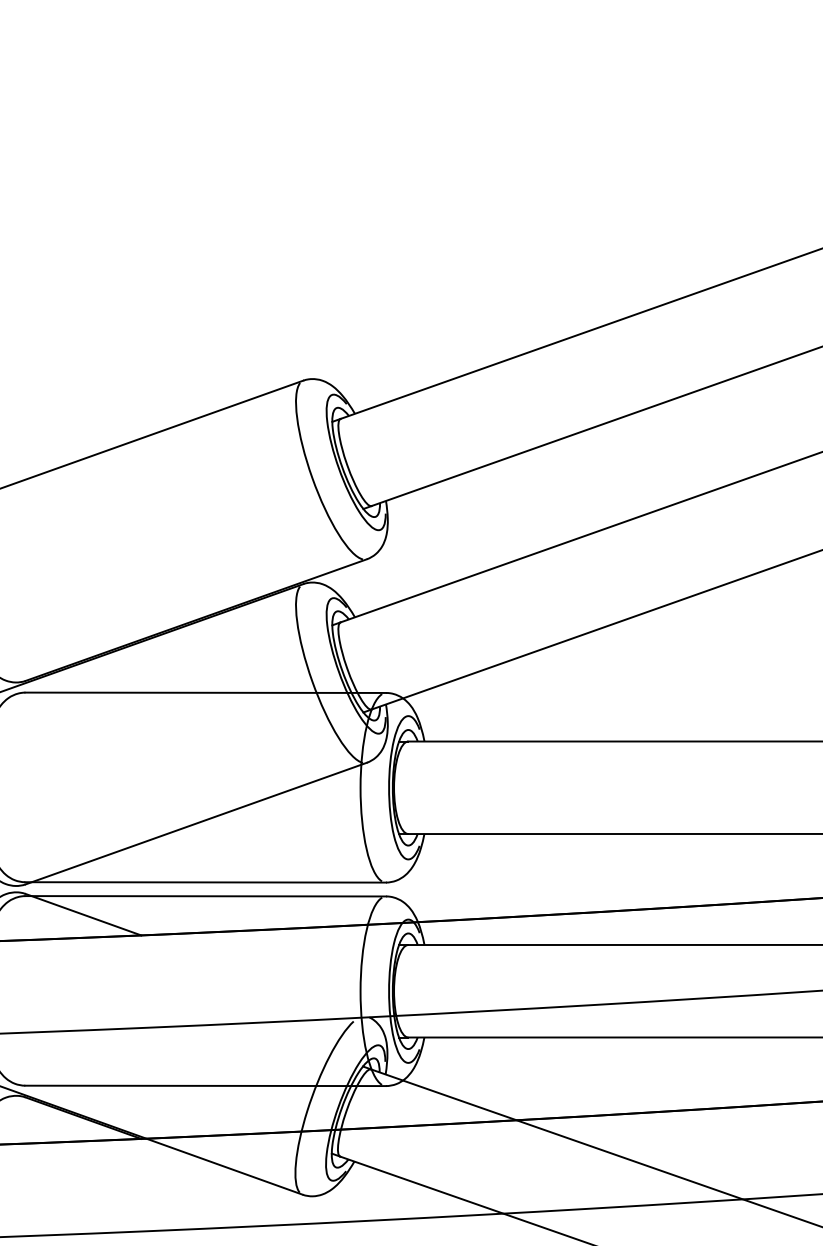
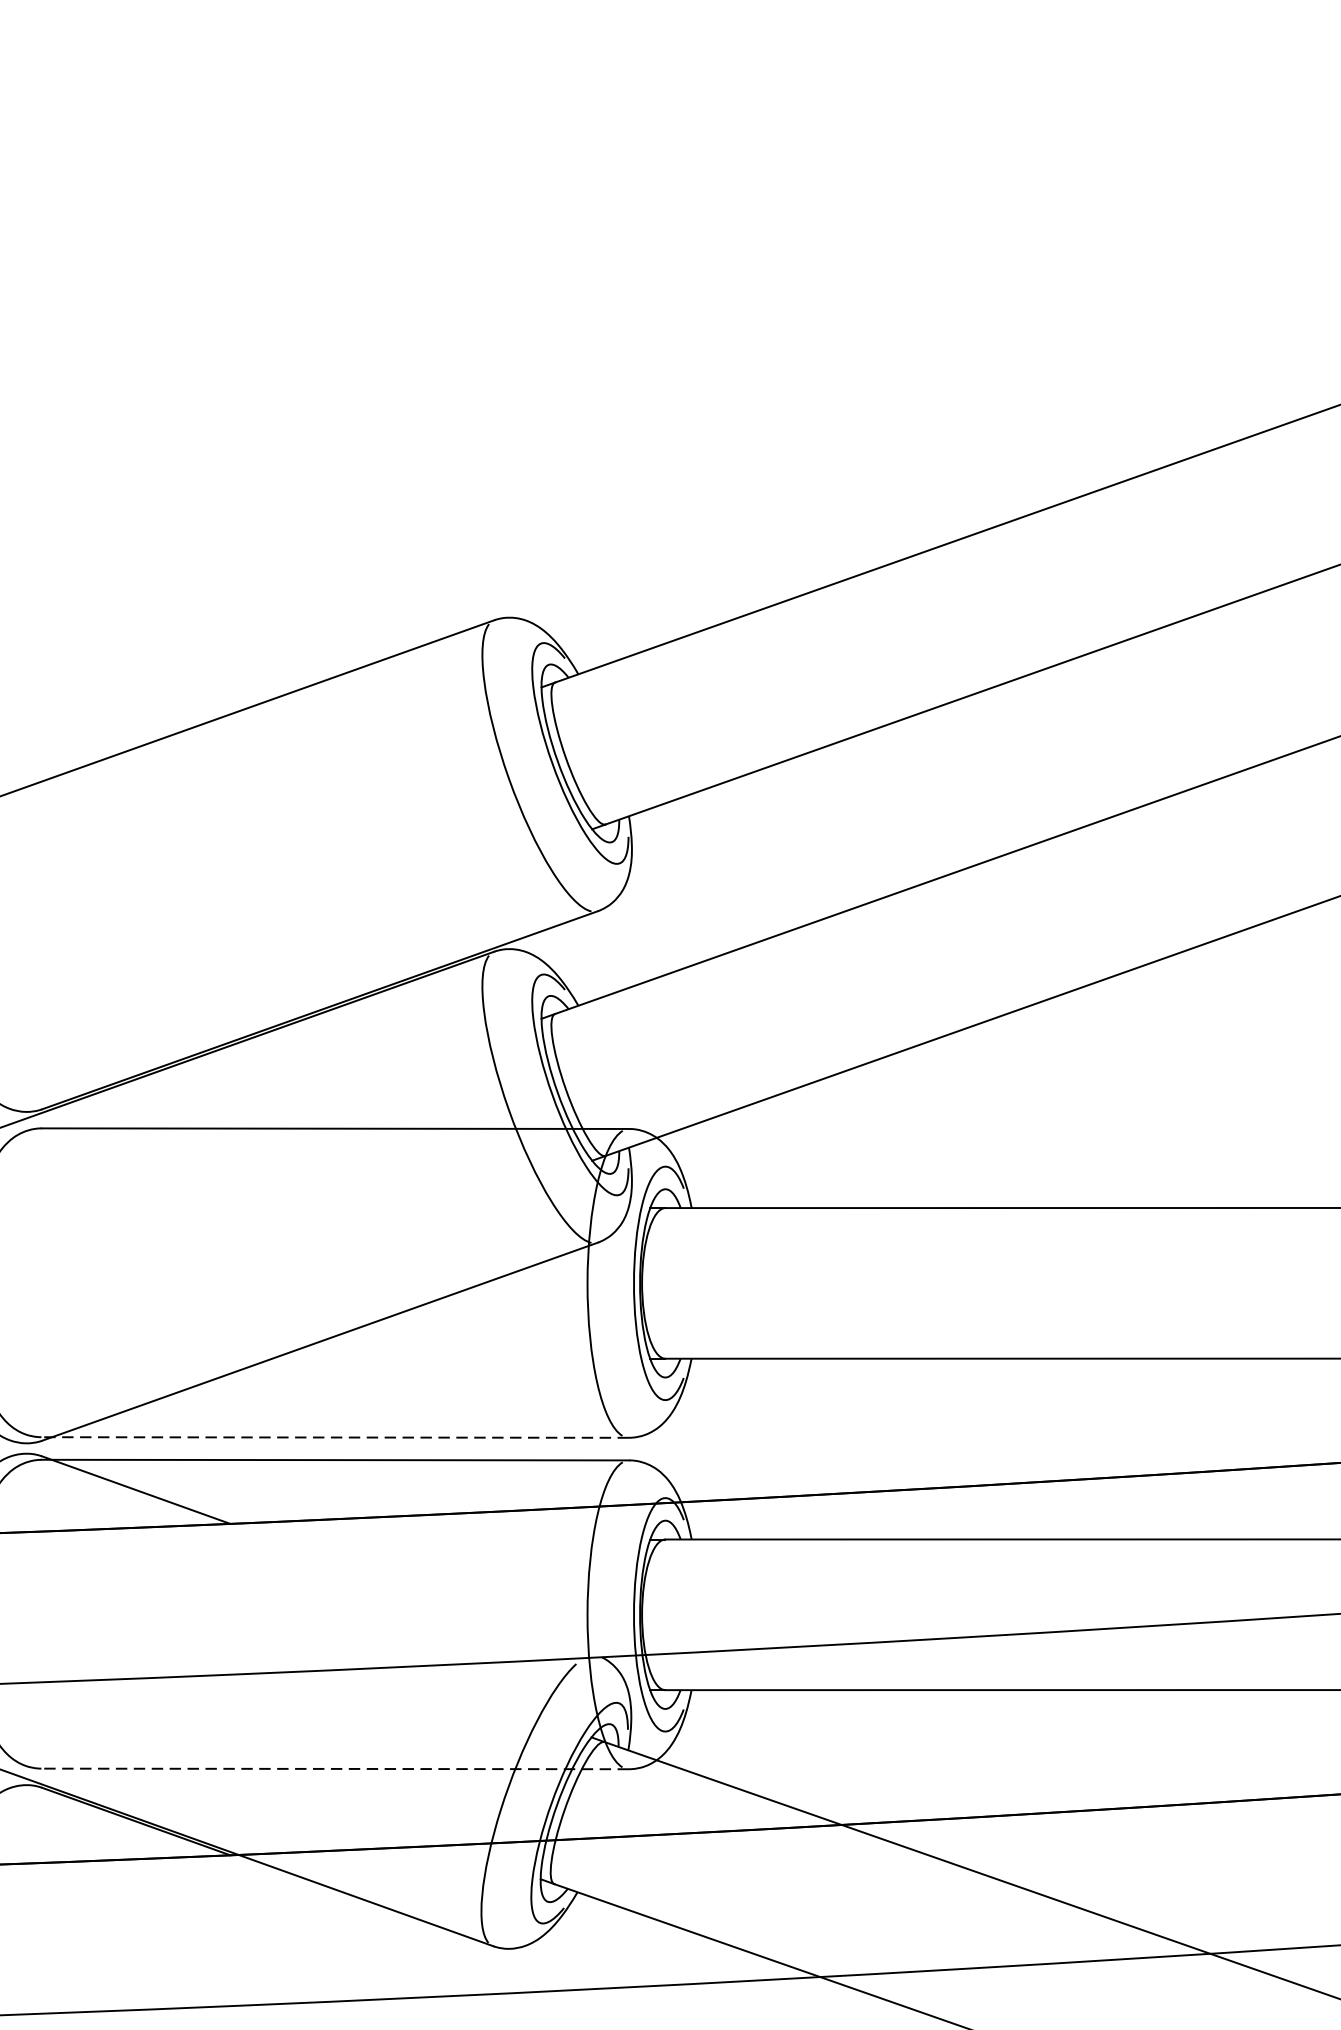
line: (205, 882) -> (334, 1437), solid -> dashed
line: (205, 1085) -> (334, 1768), solid -> dashed

